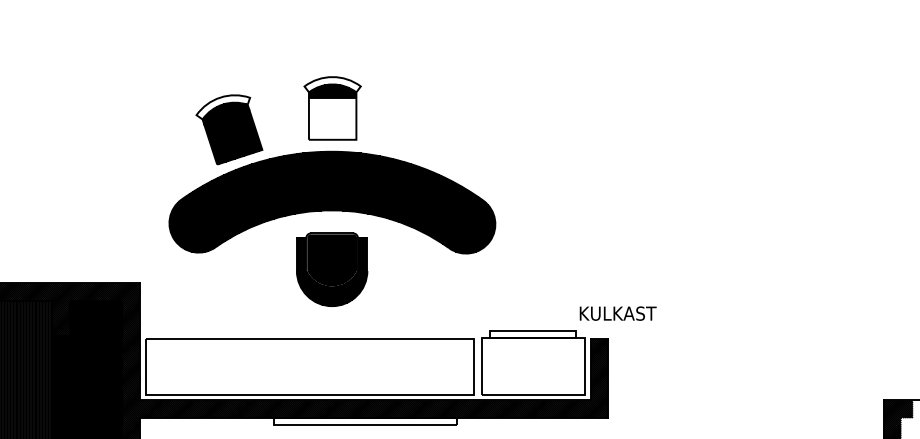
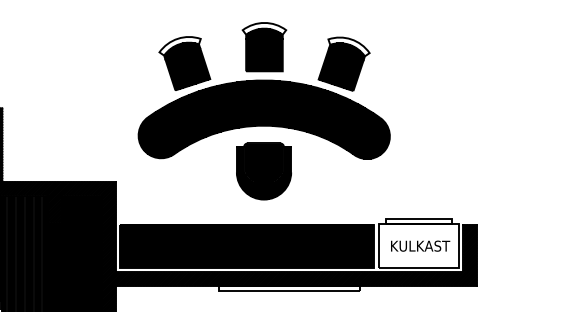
hatch: (332, 118) -> (264, 54), added
part: (436, 130) -> (344, 64), added
text: (617, 313) -> (420, 246), moved
hatch: (309, 366) -> (246, 246), added

